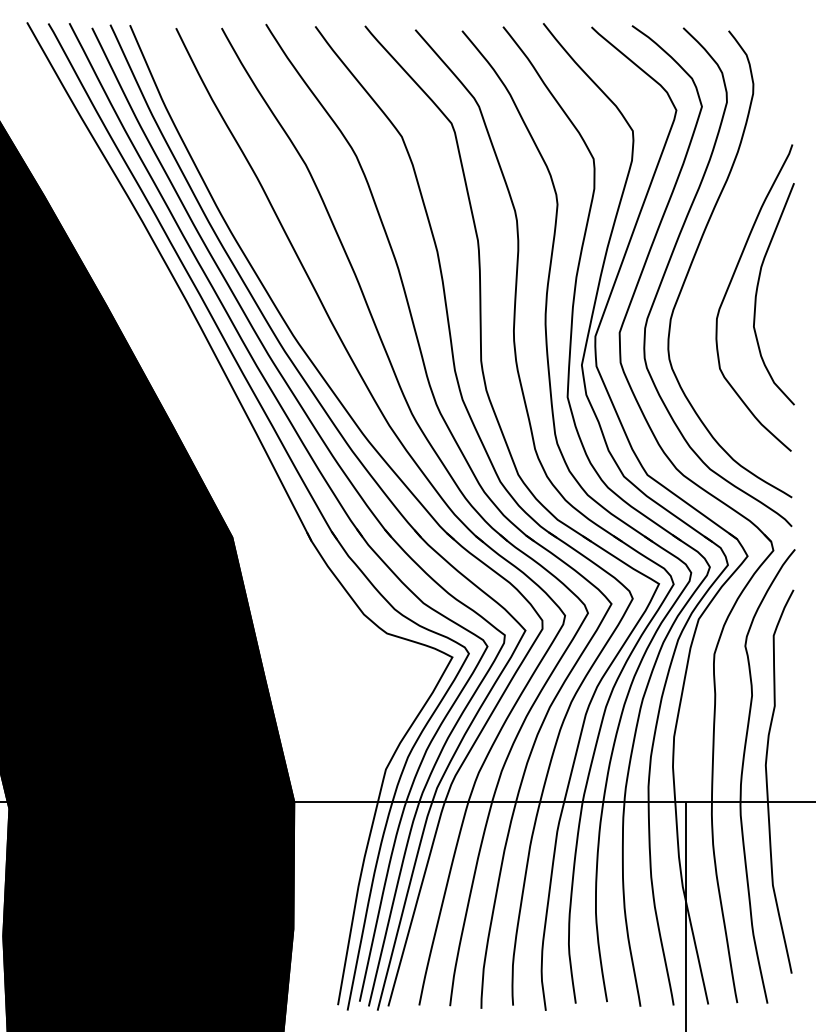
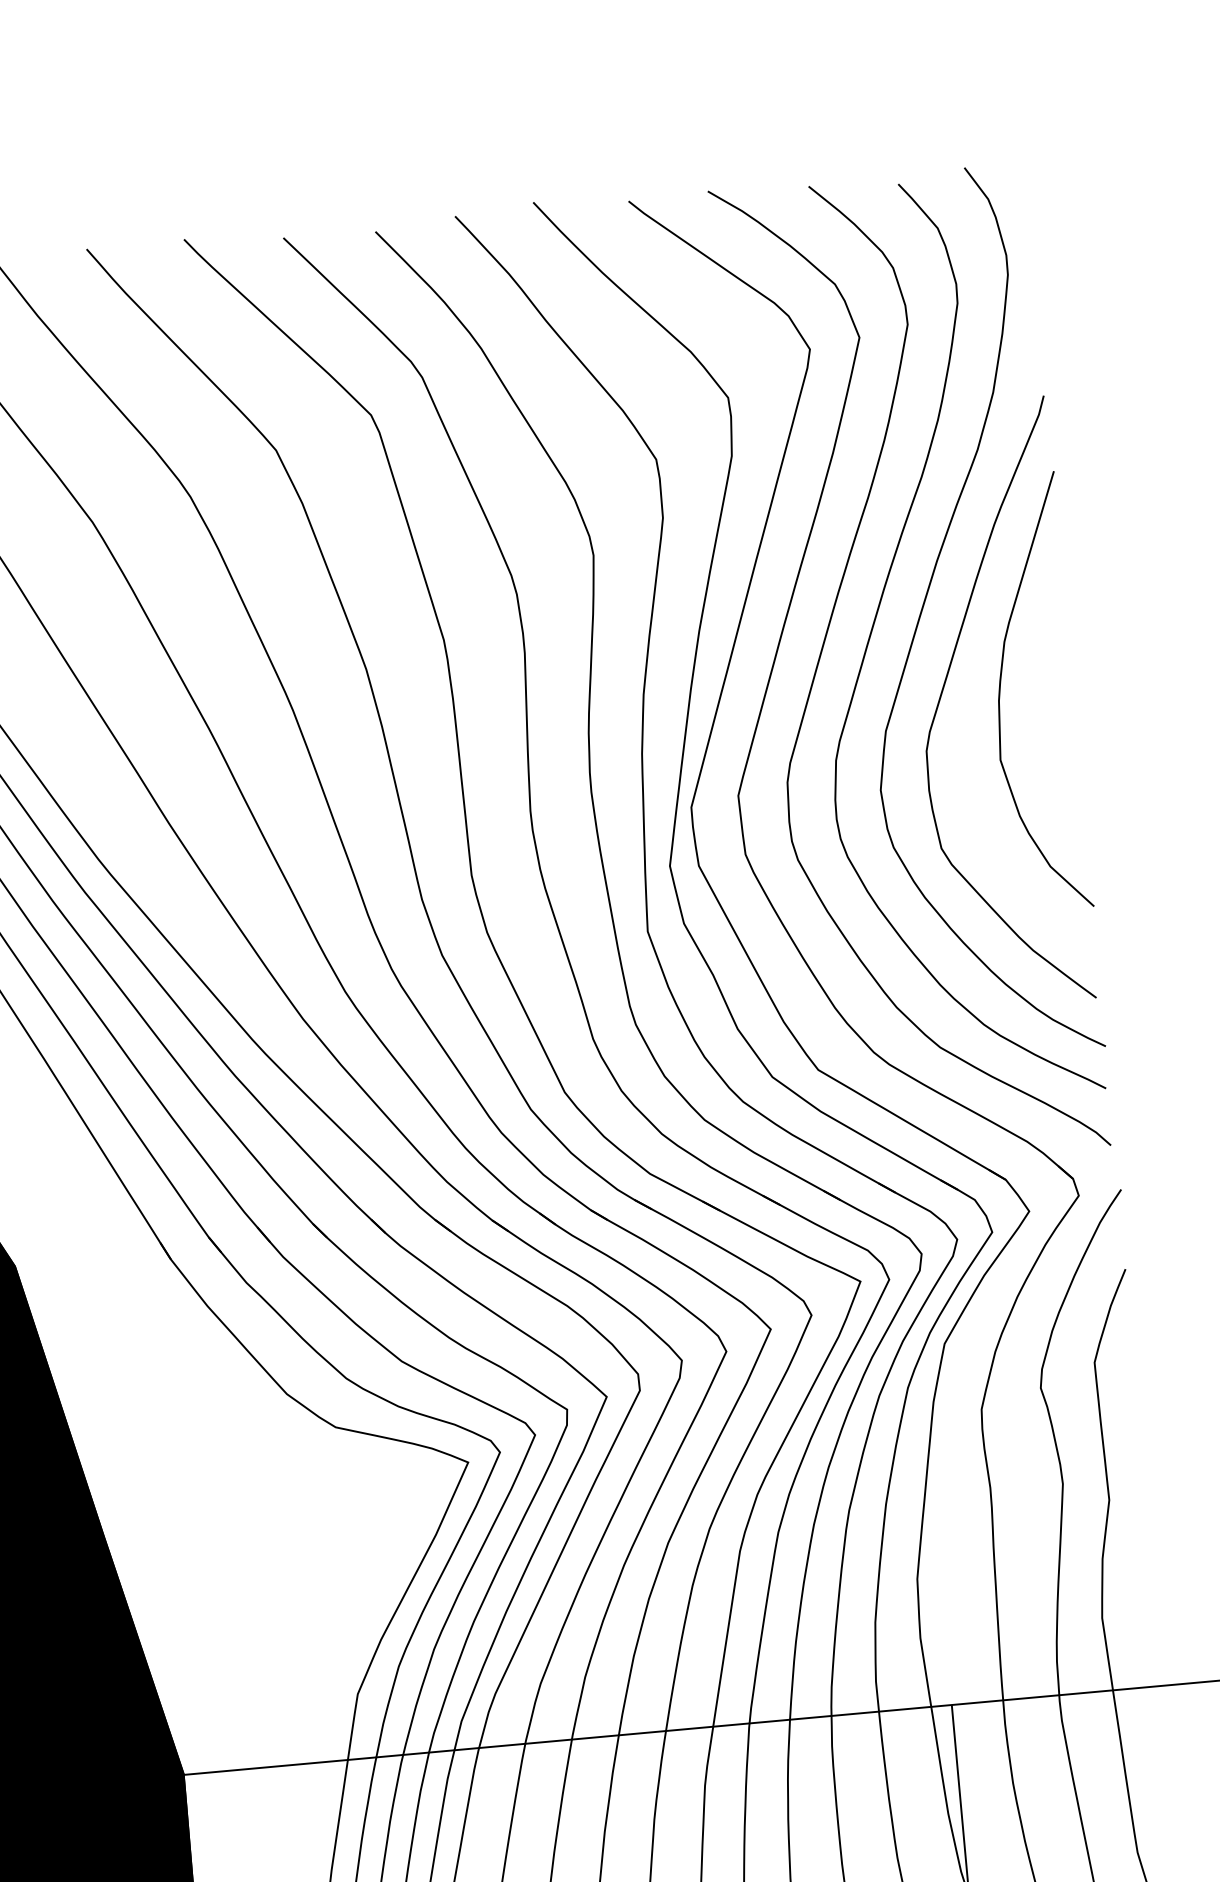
curve: (723, 244) -> (926, 604), added

